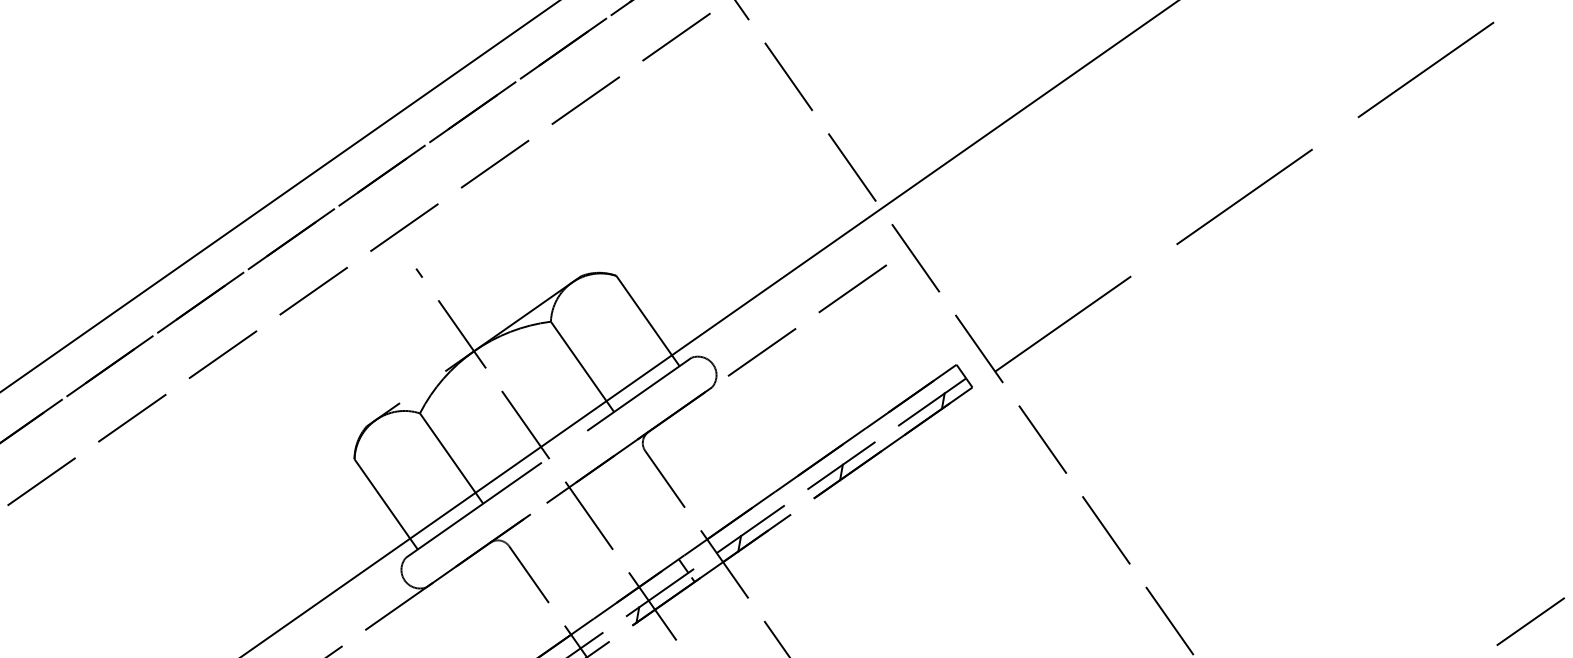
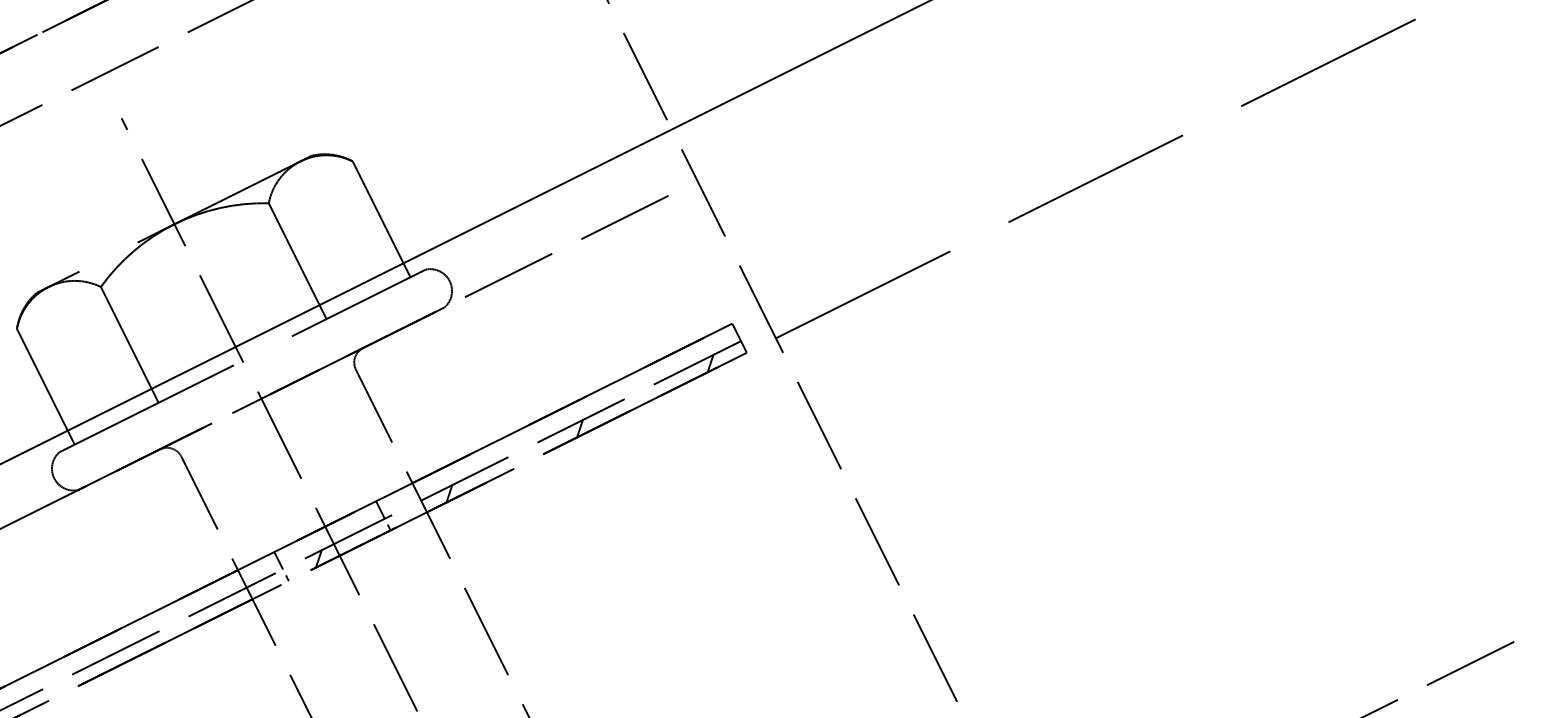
line: (607, 625) -> (281, 565), added

